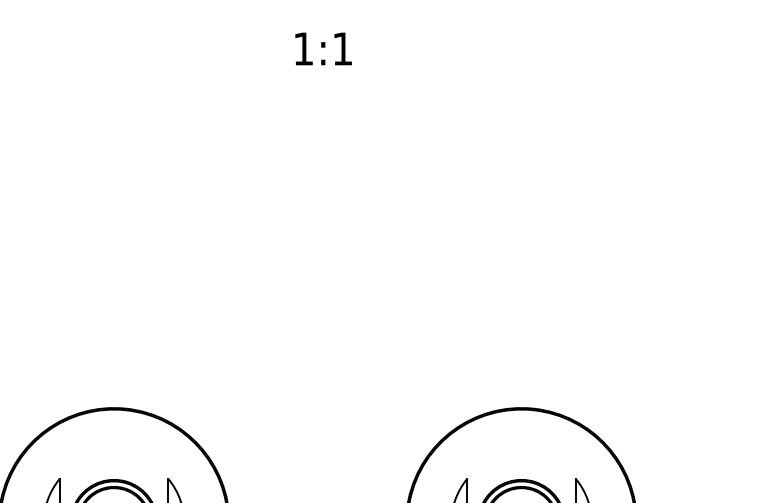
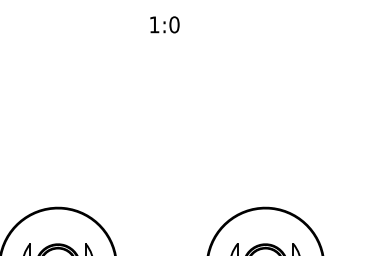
text: (342, 48) -> (174, 24), 1:1 -> 1:0

